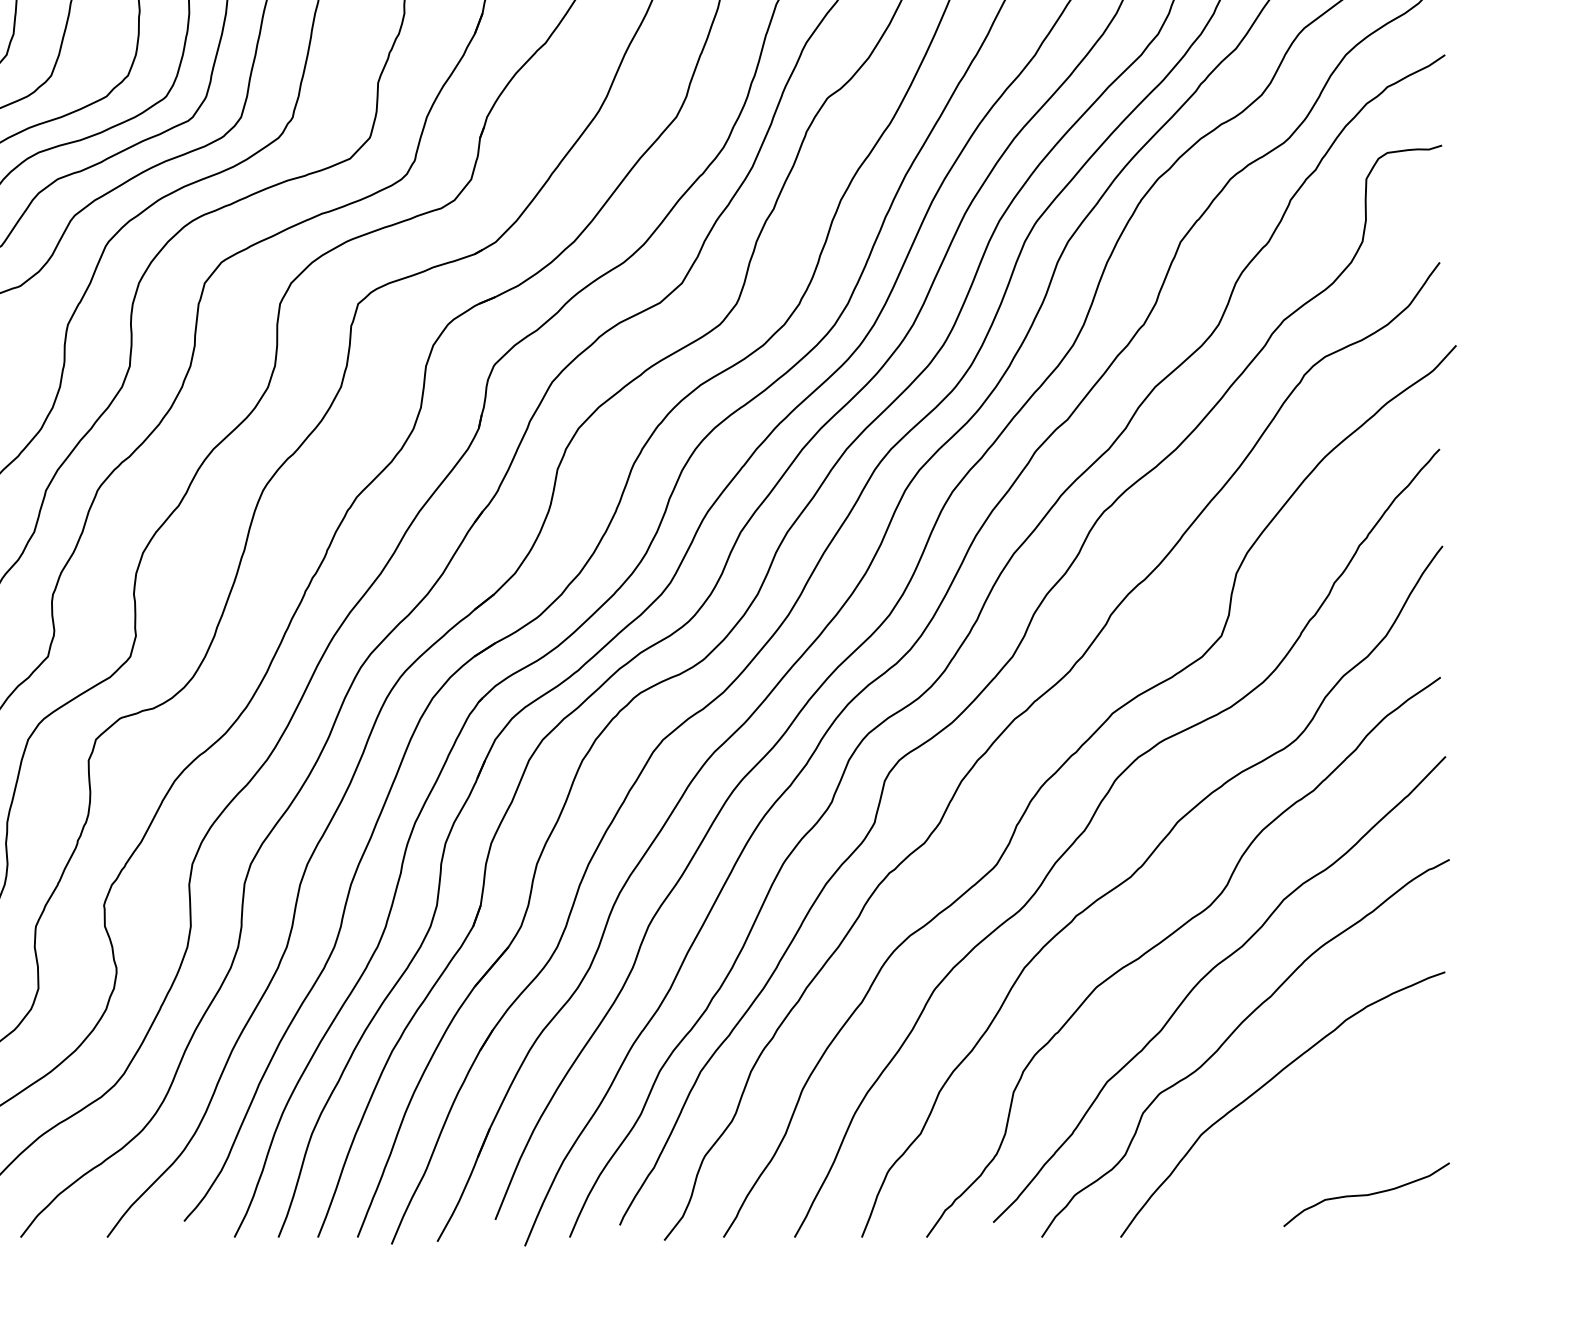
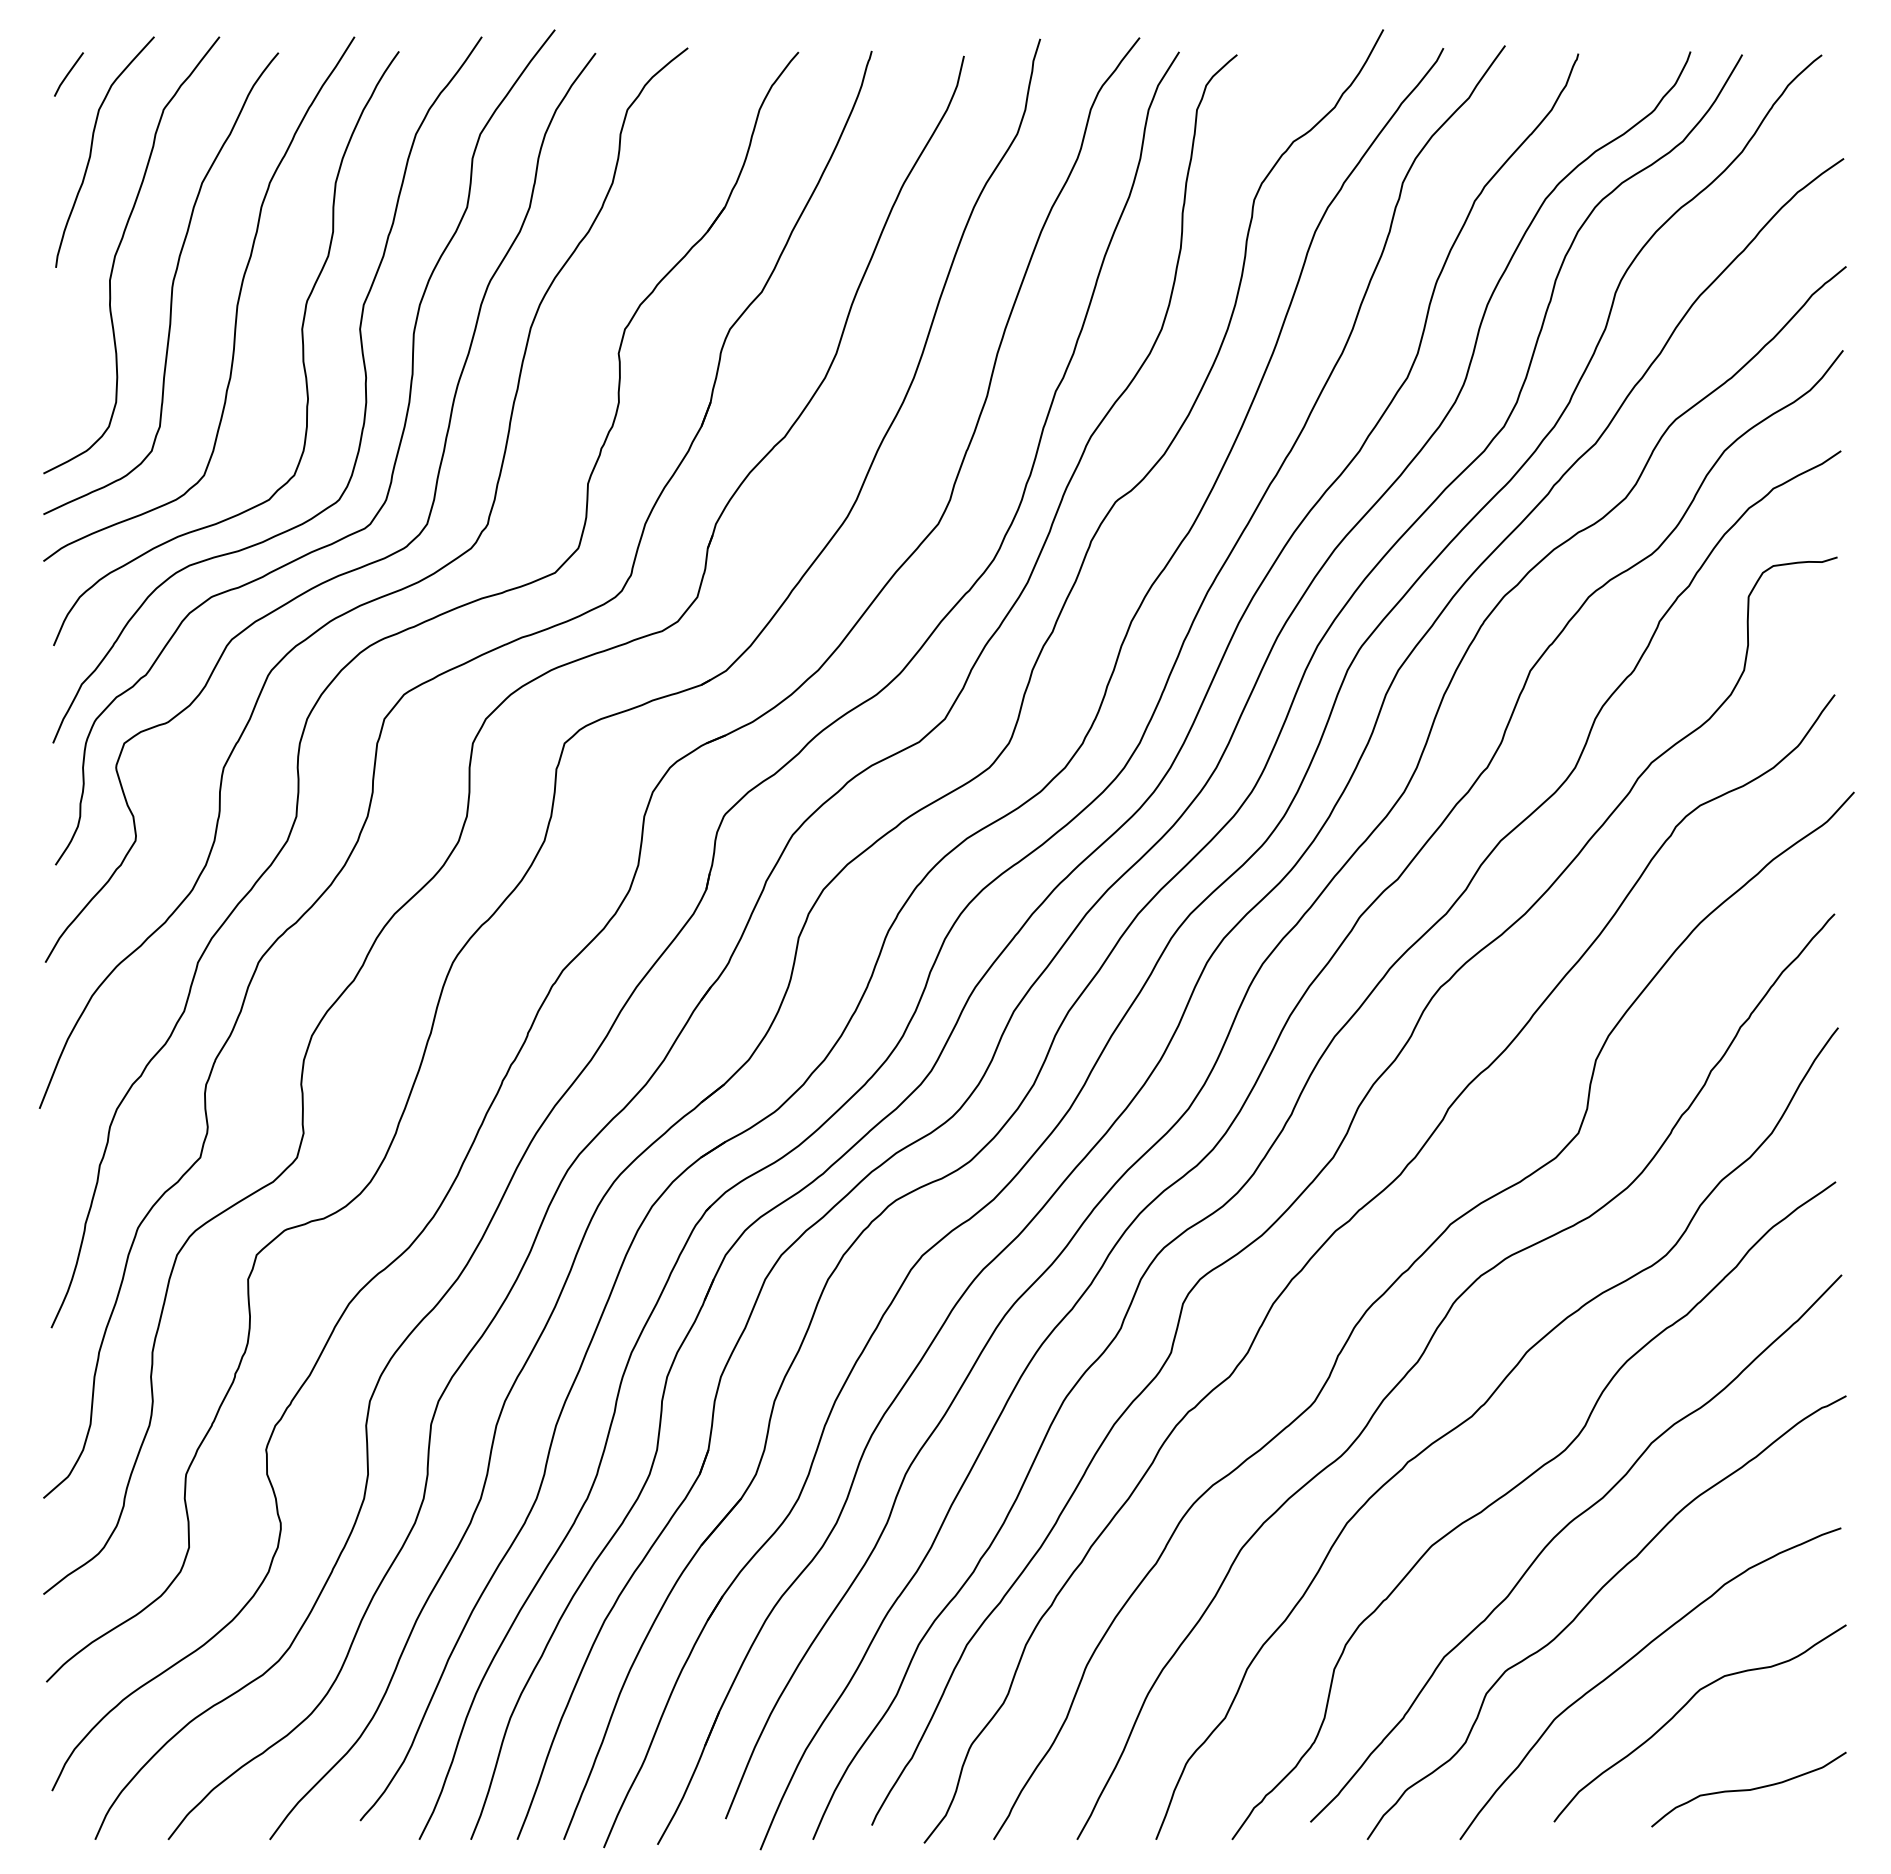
curve: (1311, 1124) -> (1684, 1707), added

